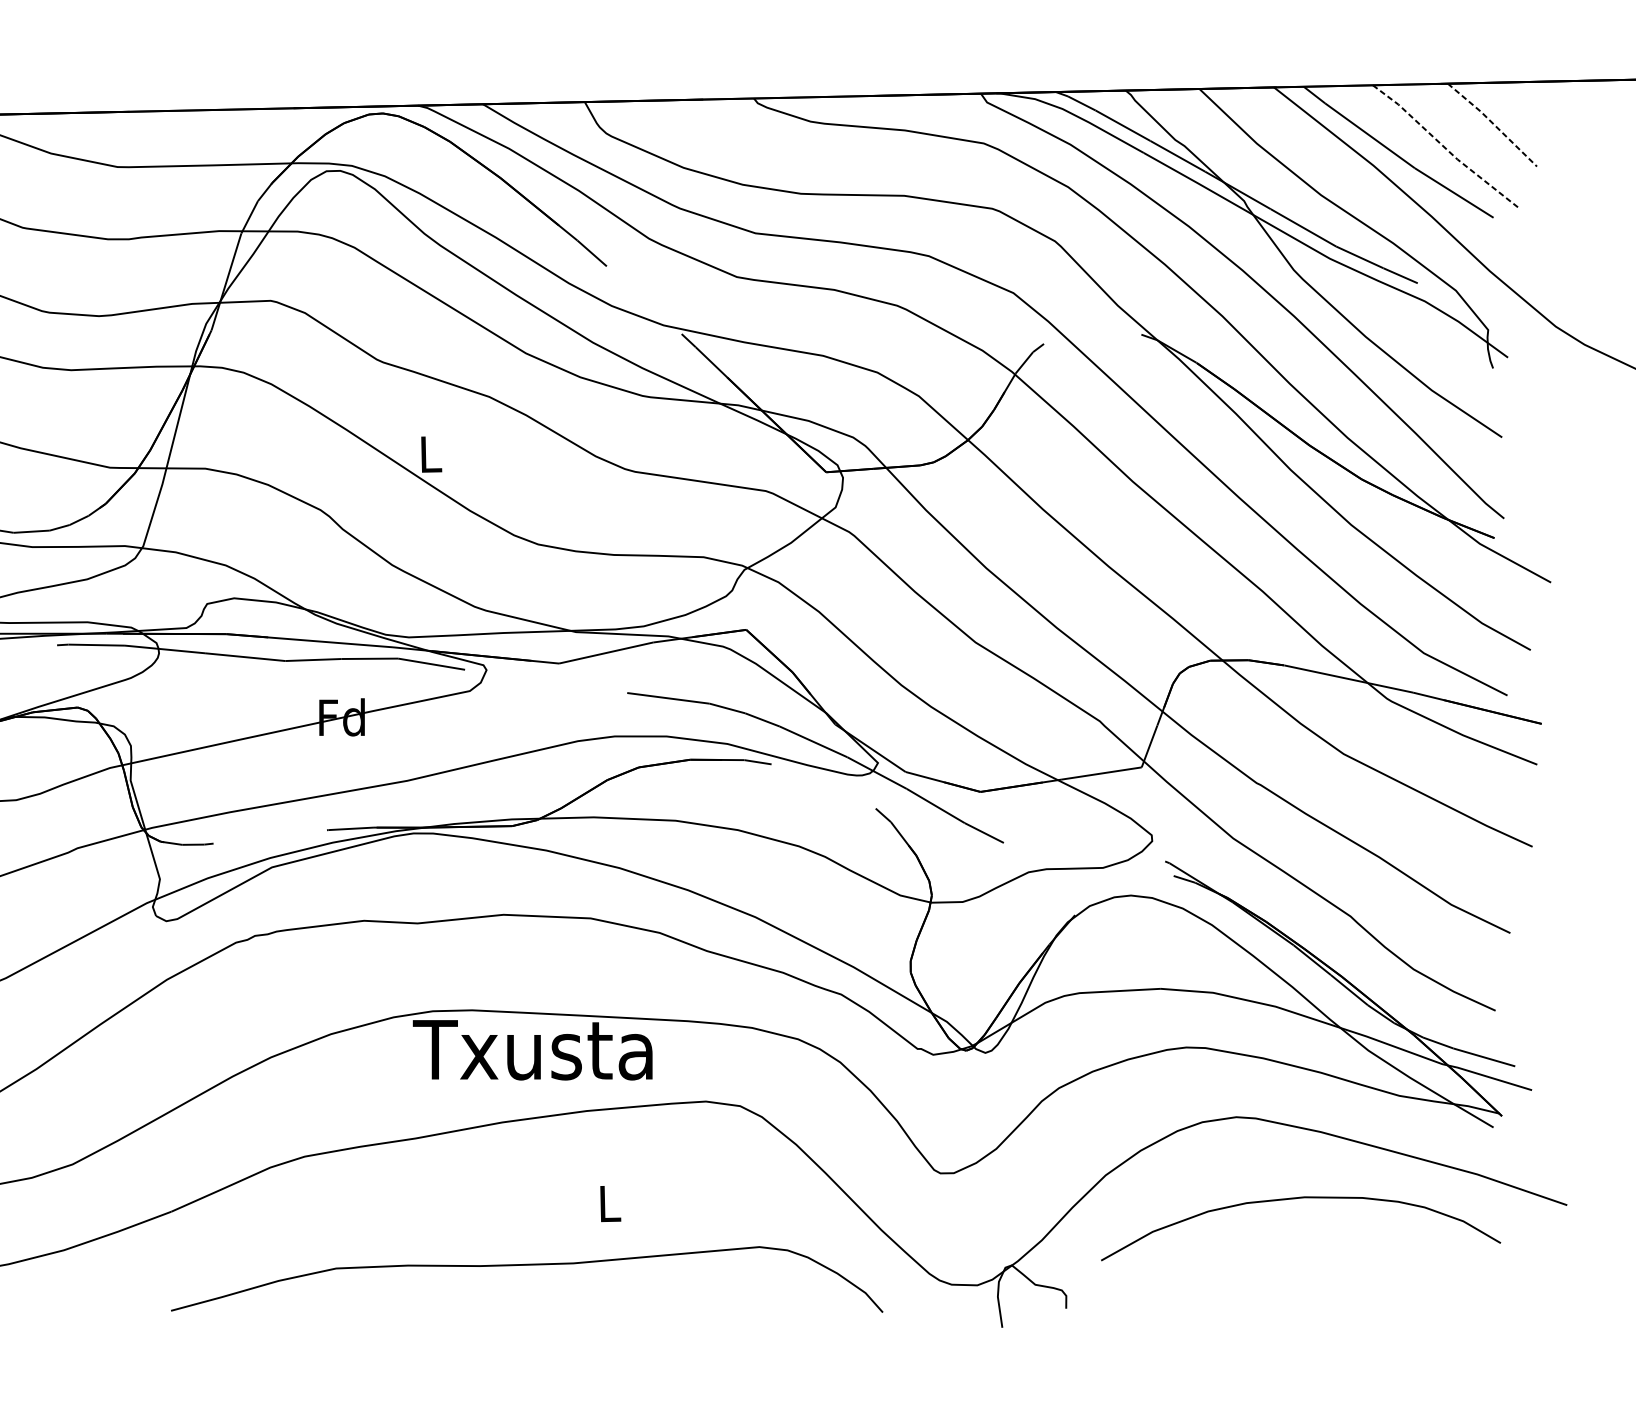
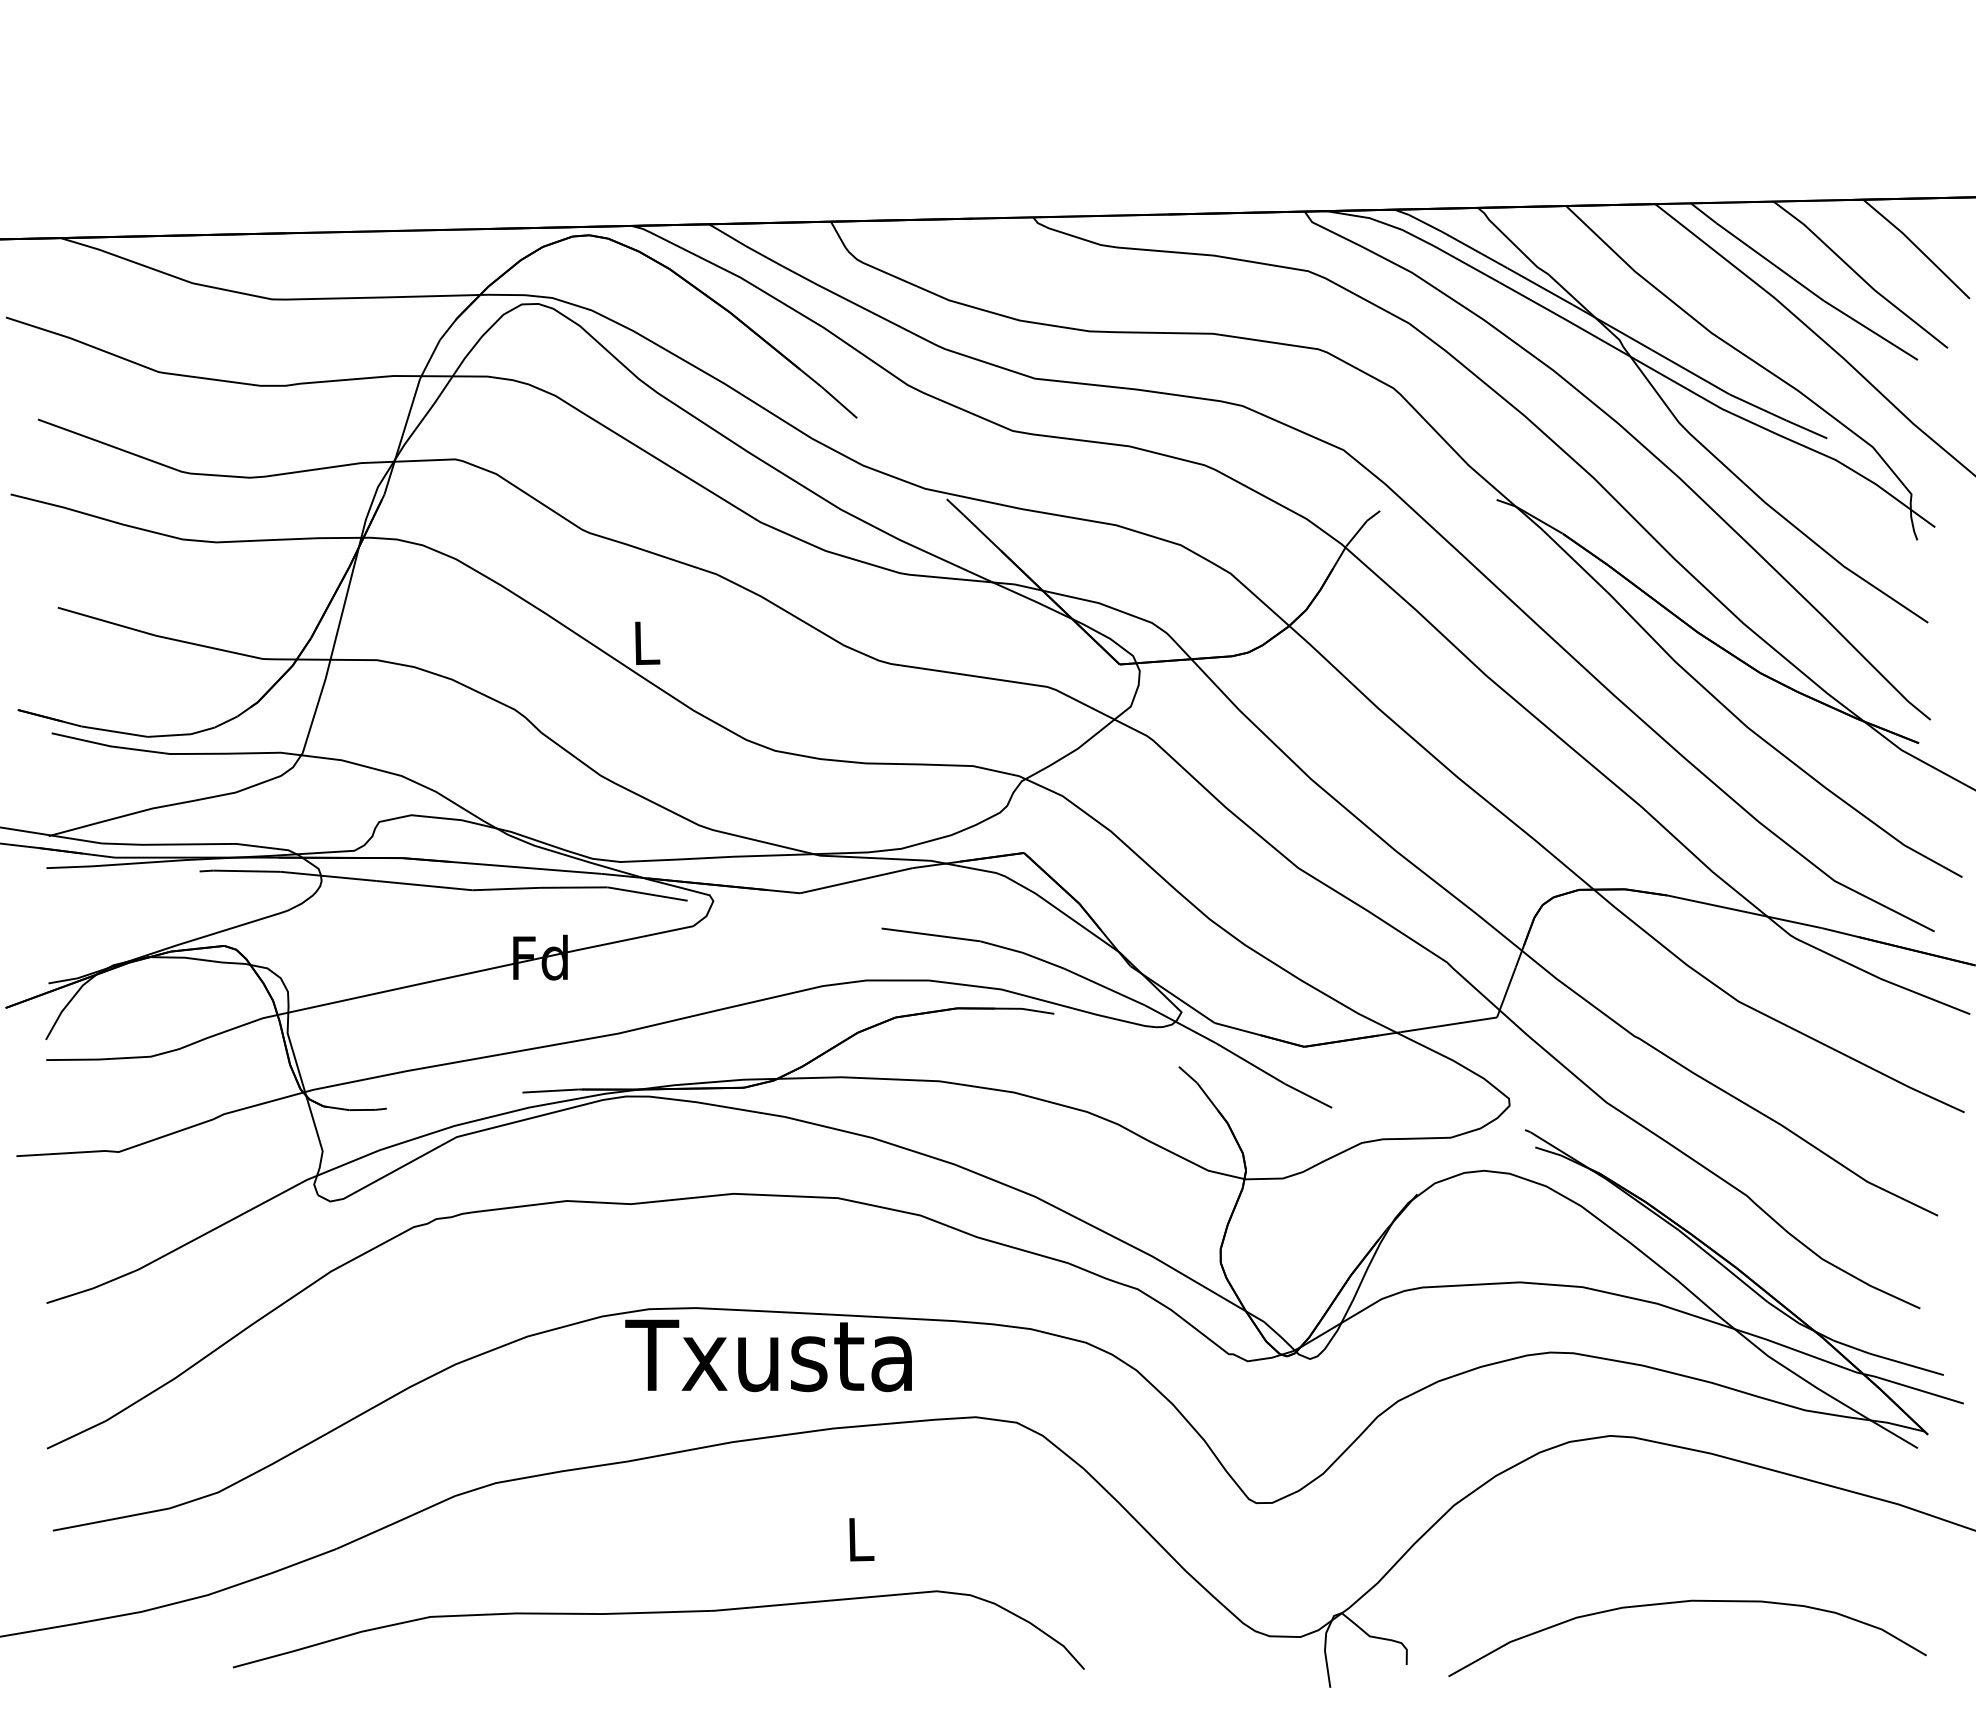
line: (1493, 123) -> (1917, 247), dashed -> solid
line: (1444, 147) -> (1859, 275), dashed -> solid
curve: (1300, 1198) -> (1687, 1602), moved
curve: (526, 1265) -> (658, 1613), moved

